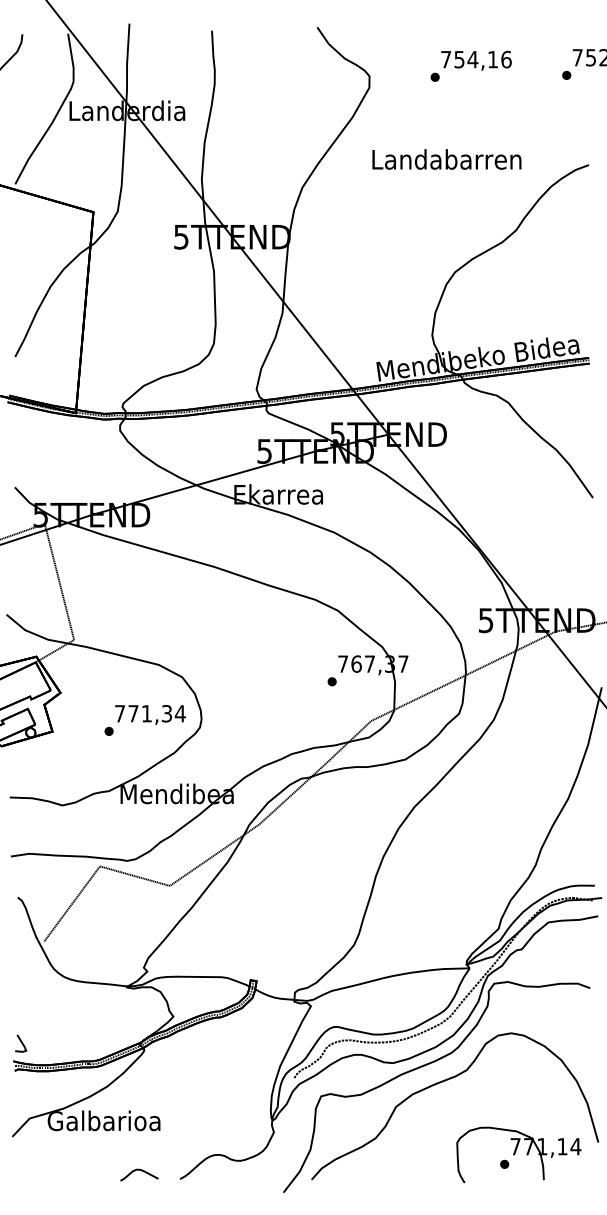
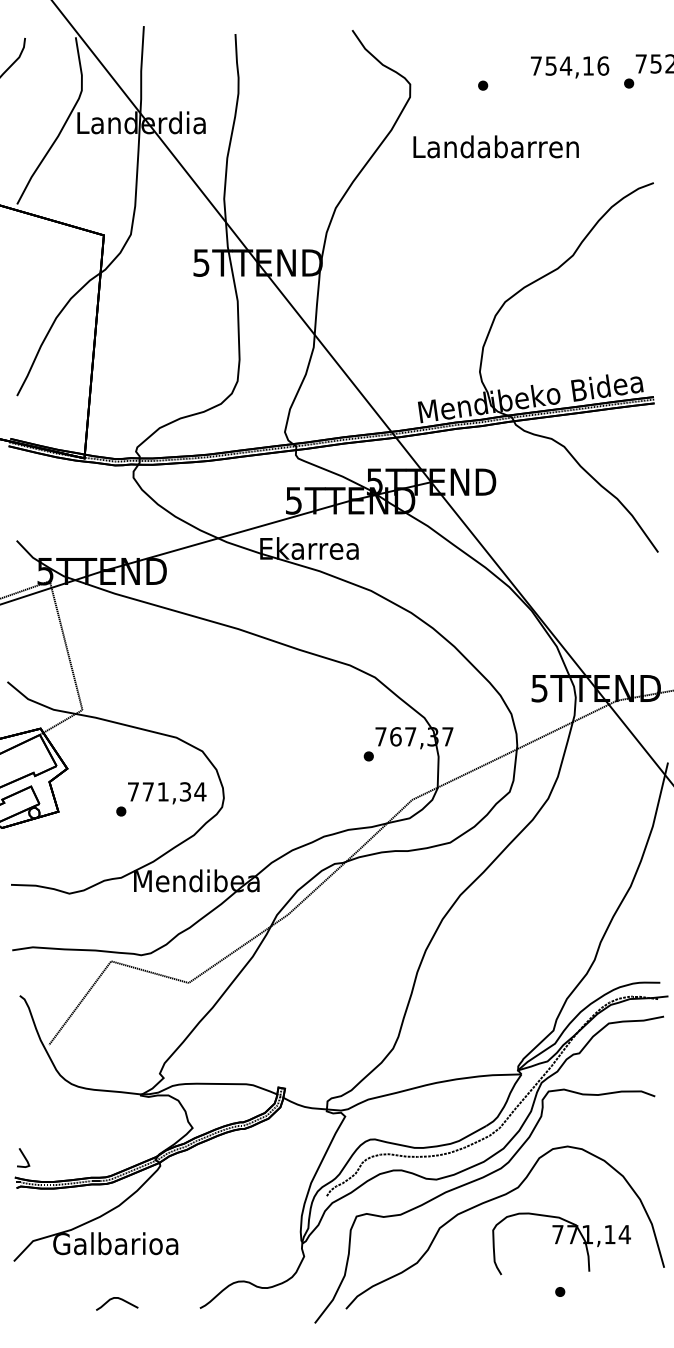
text: (476, 60) -> (570, 66), moved
text: (446, 159) -> (495, 146), moved
part: (518, 1154) -> (561, 1243), moved
curve: (141, 1171) -> (119, 1299), moved

